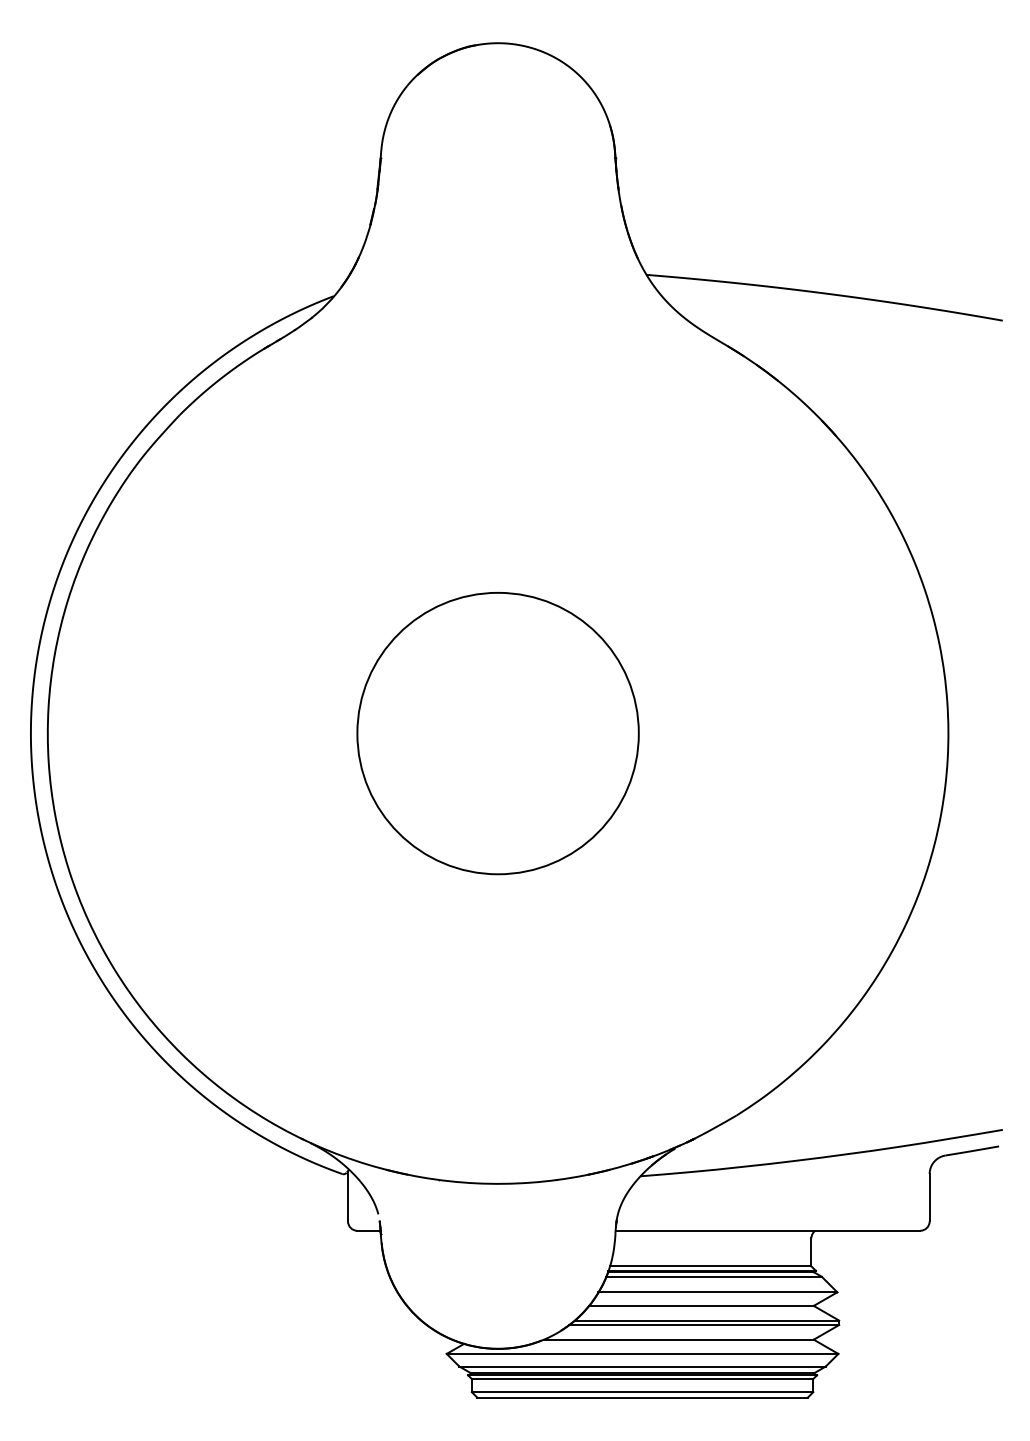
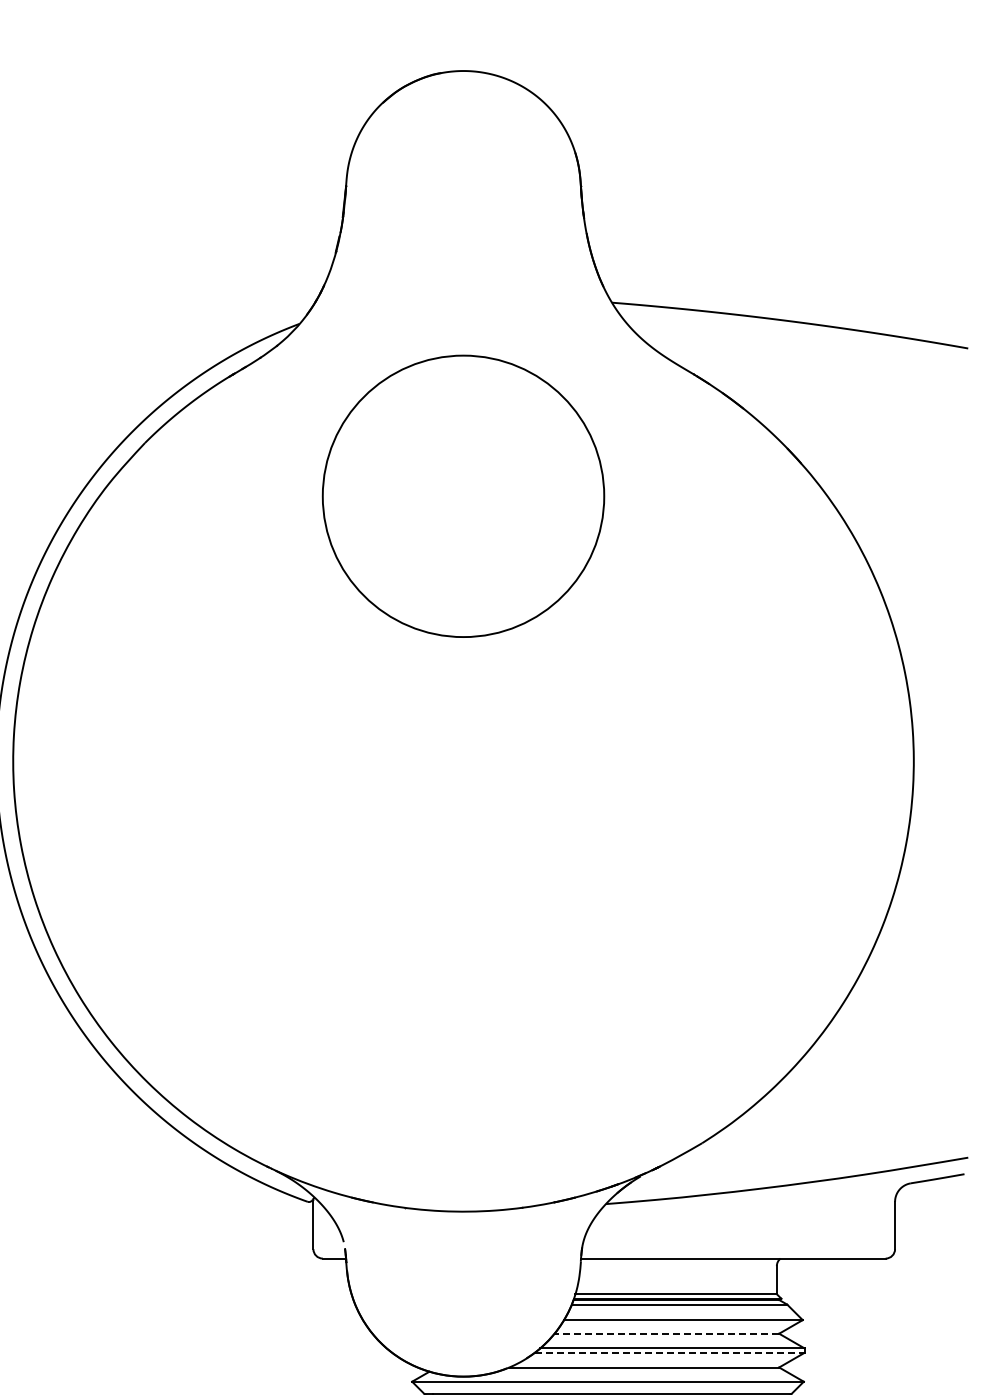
circle: (497, 733) -> (462, 496), moved
line: (700, 1305) -> (665, 1333), solid -> dashed
line: (704, 1325) -> (669, 1353), solid -> dashed

